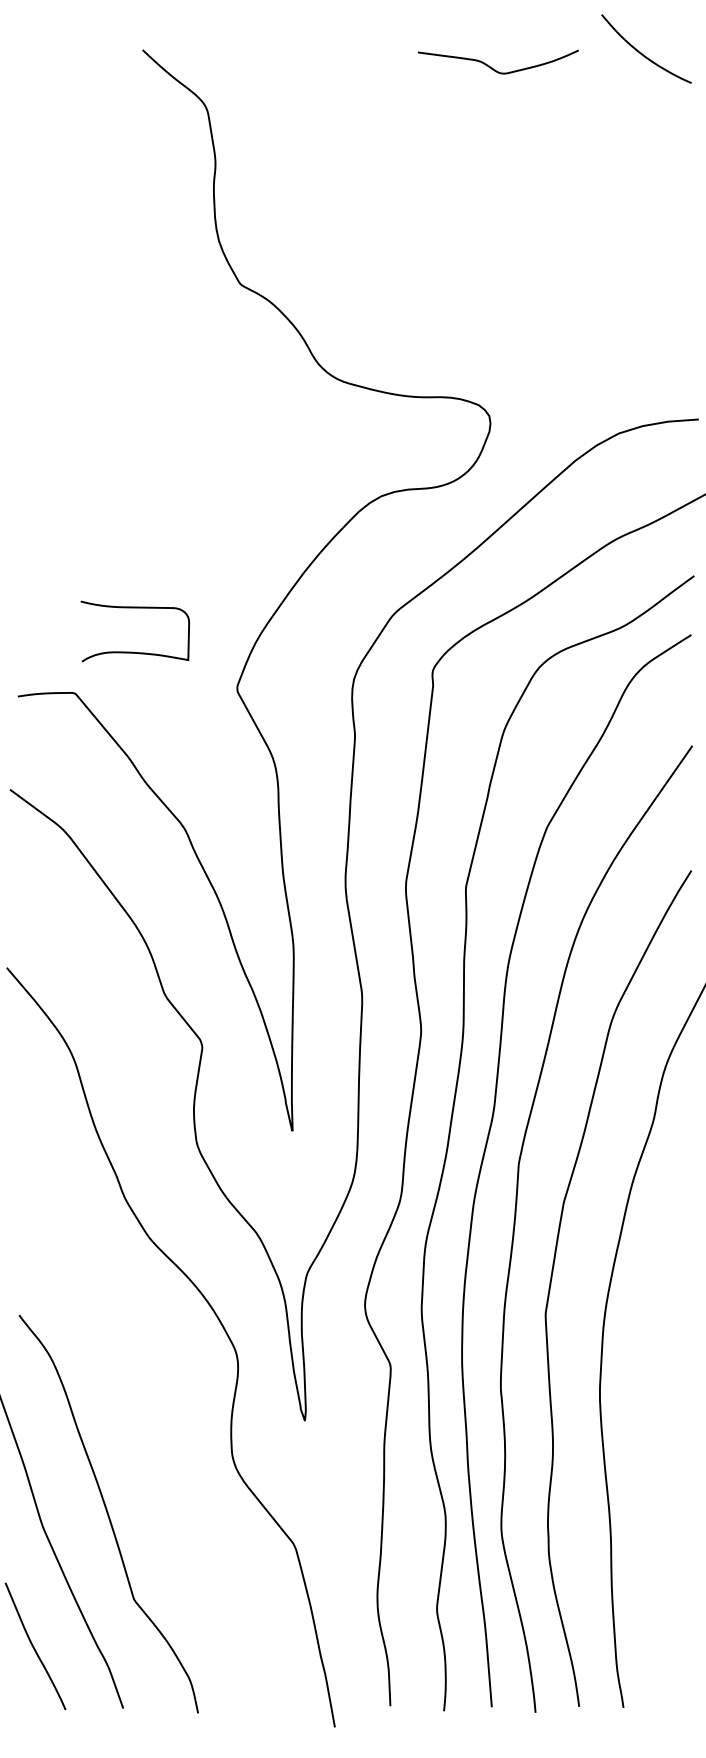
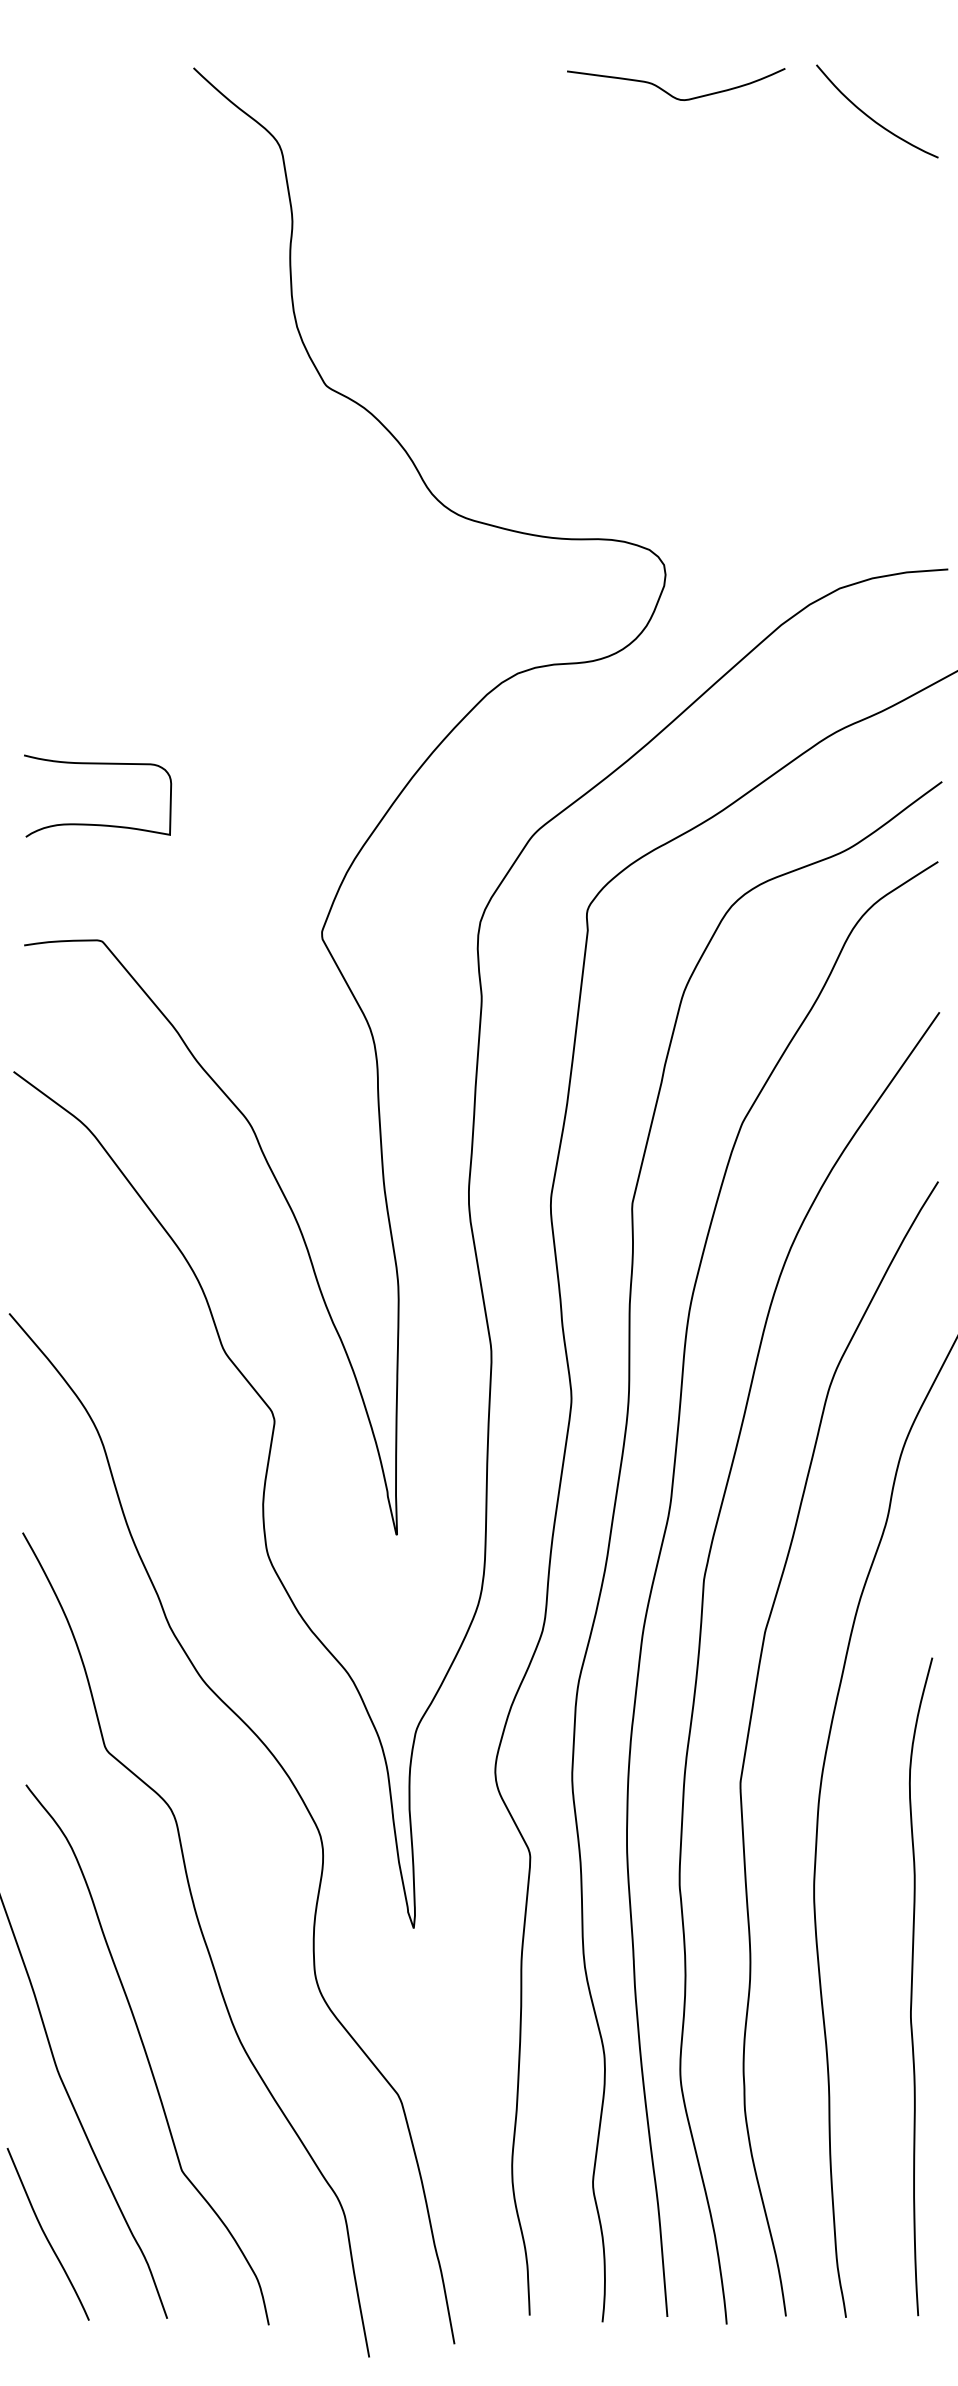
curve: (641, 52) -> (870, 116), moved
curve: (132, 651) -> (94, 823), moved
curve: (150, 1432) -> (204, 1944), added
curve: (672, 1463) -> (912, 1986), added

